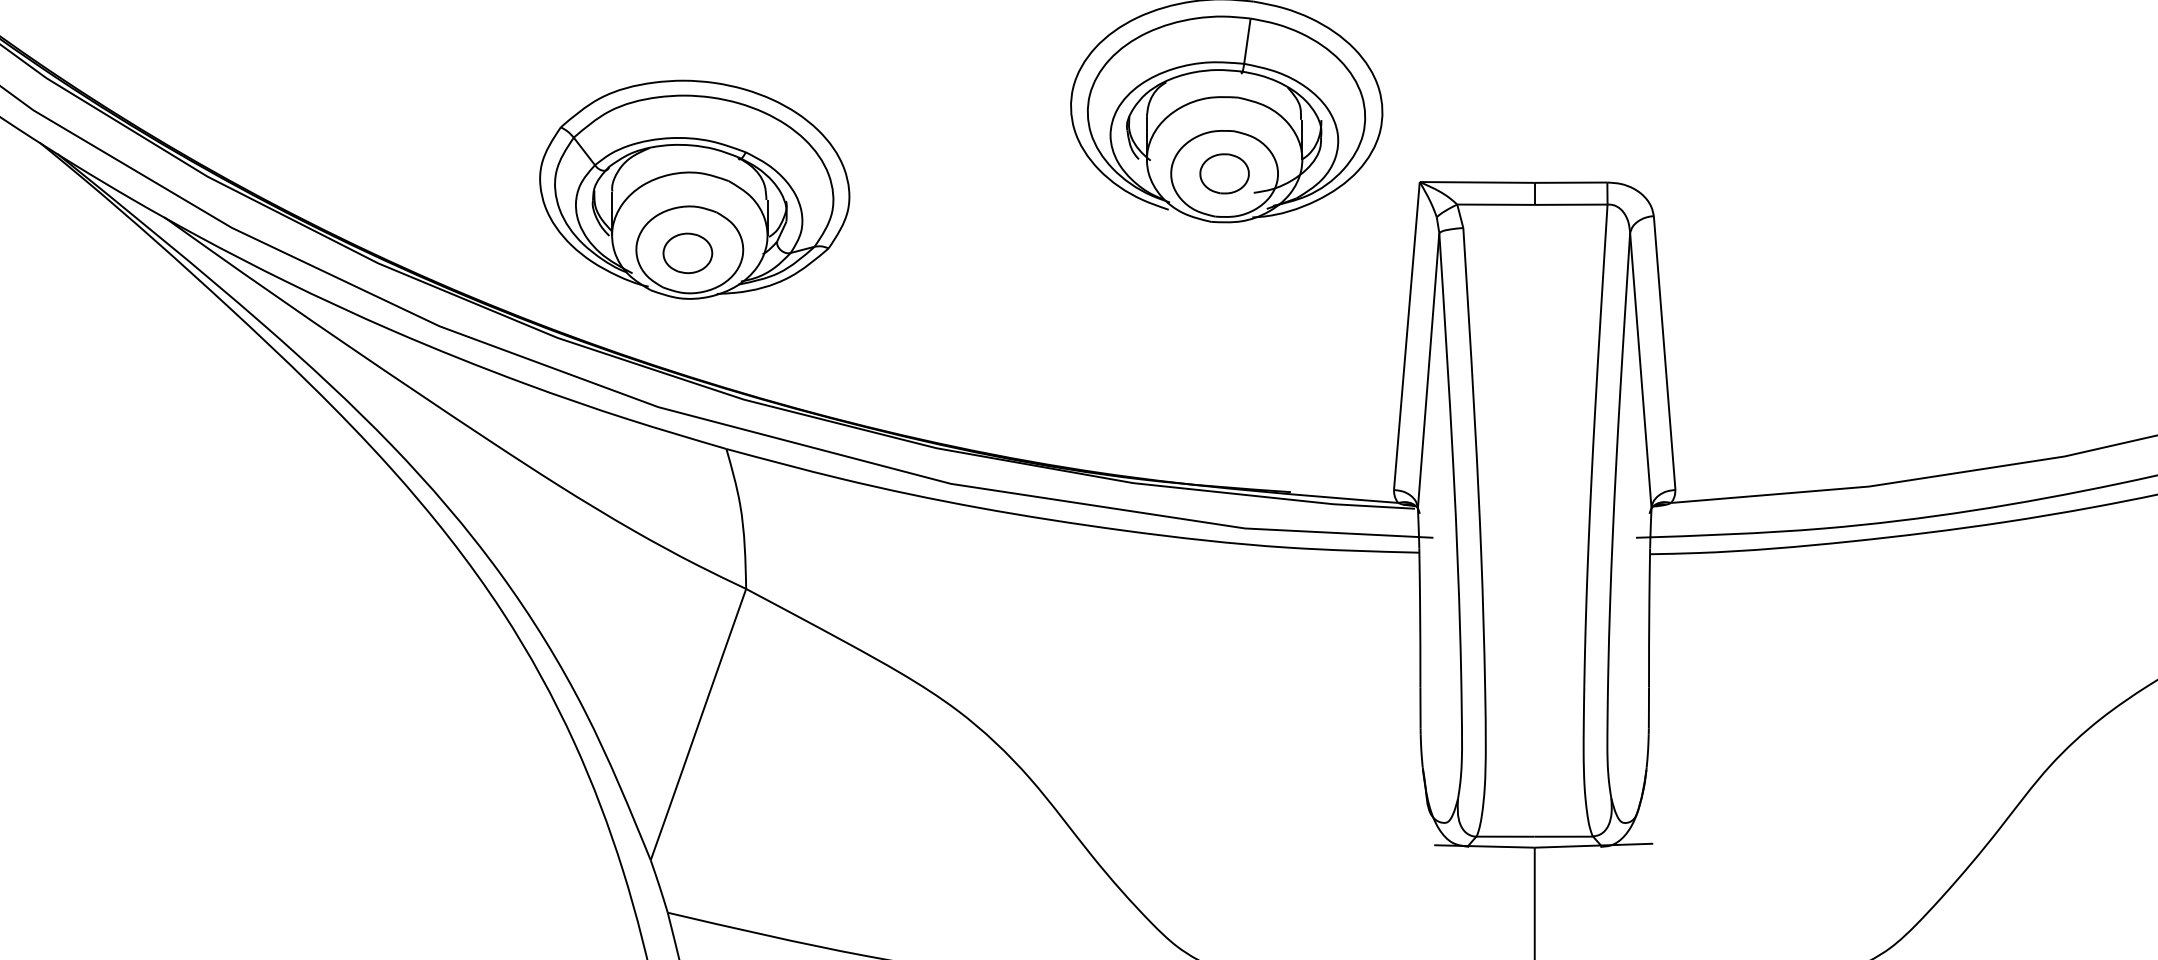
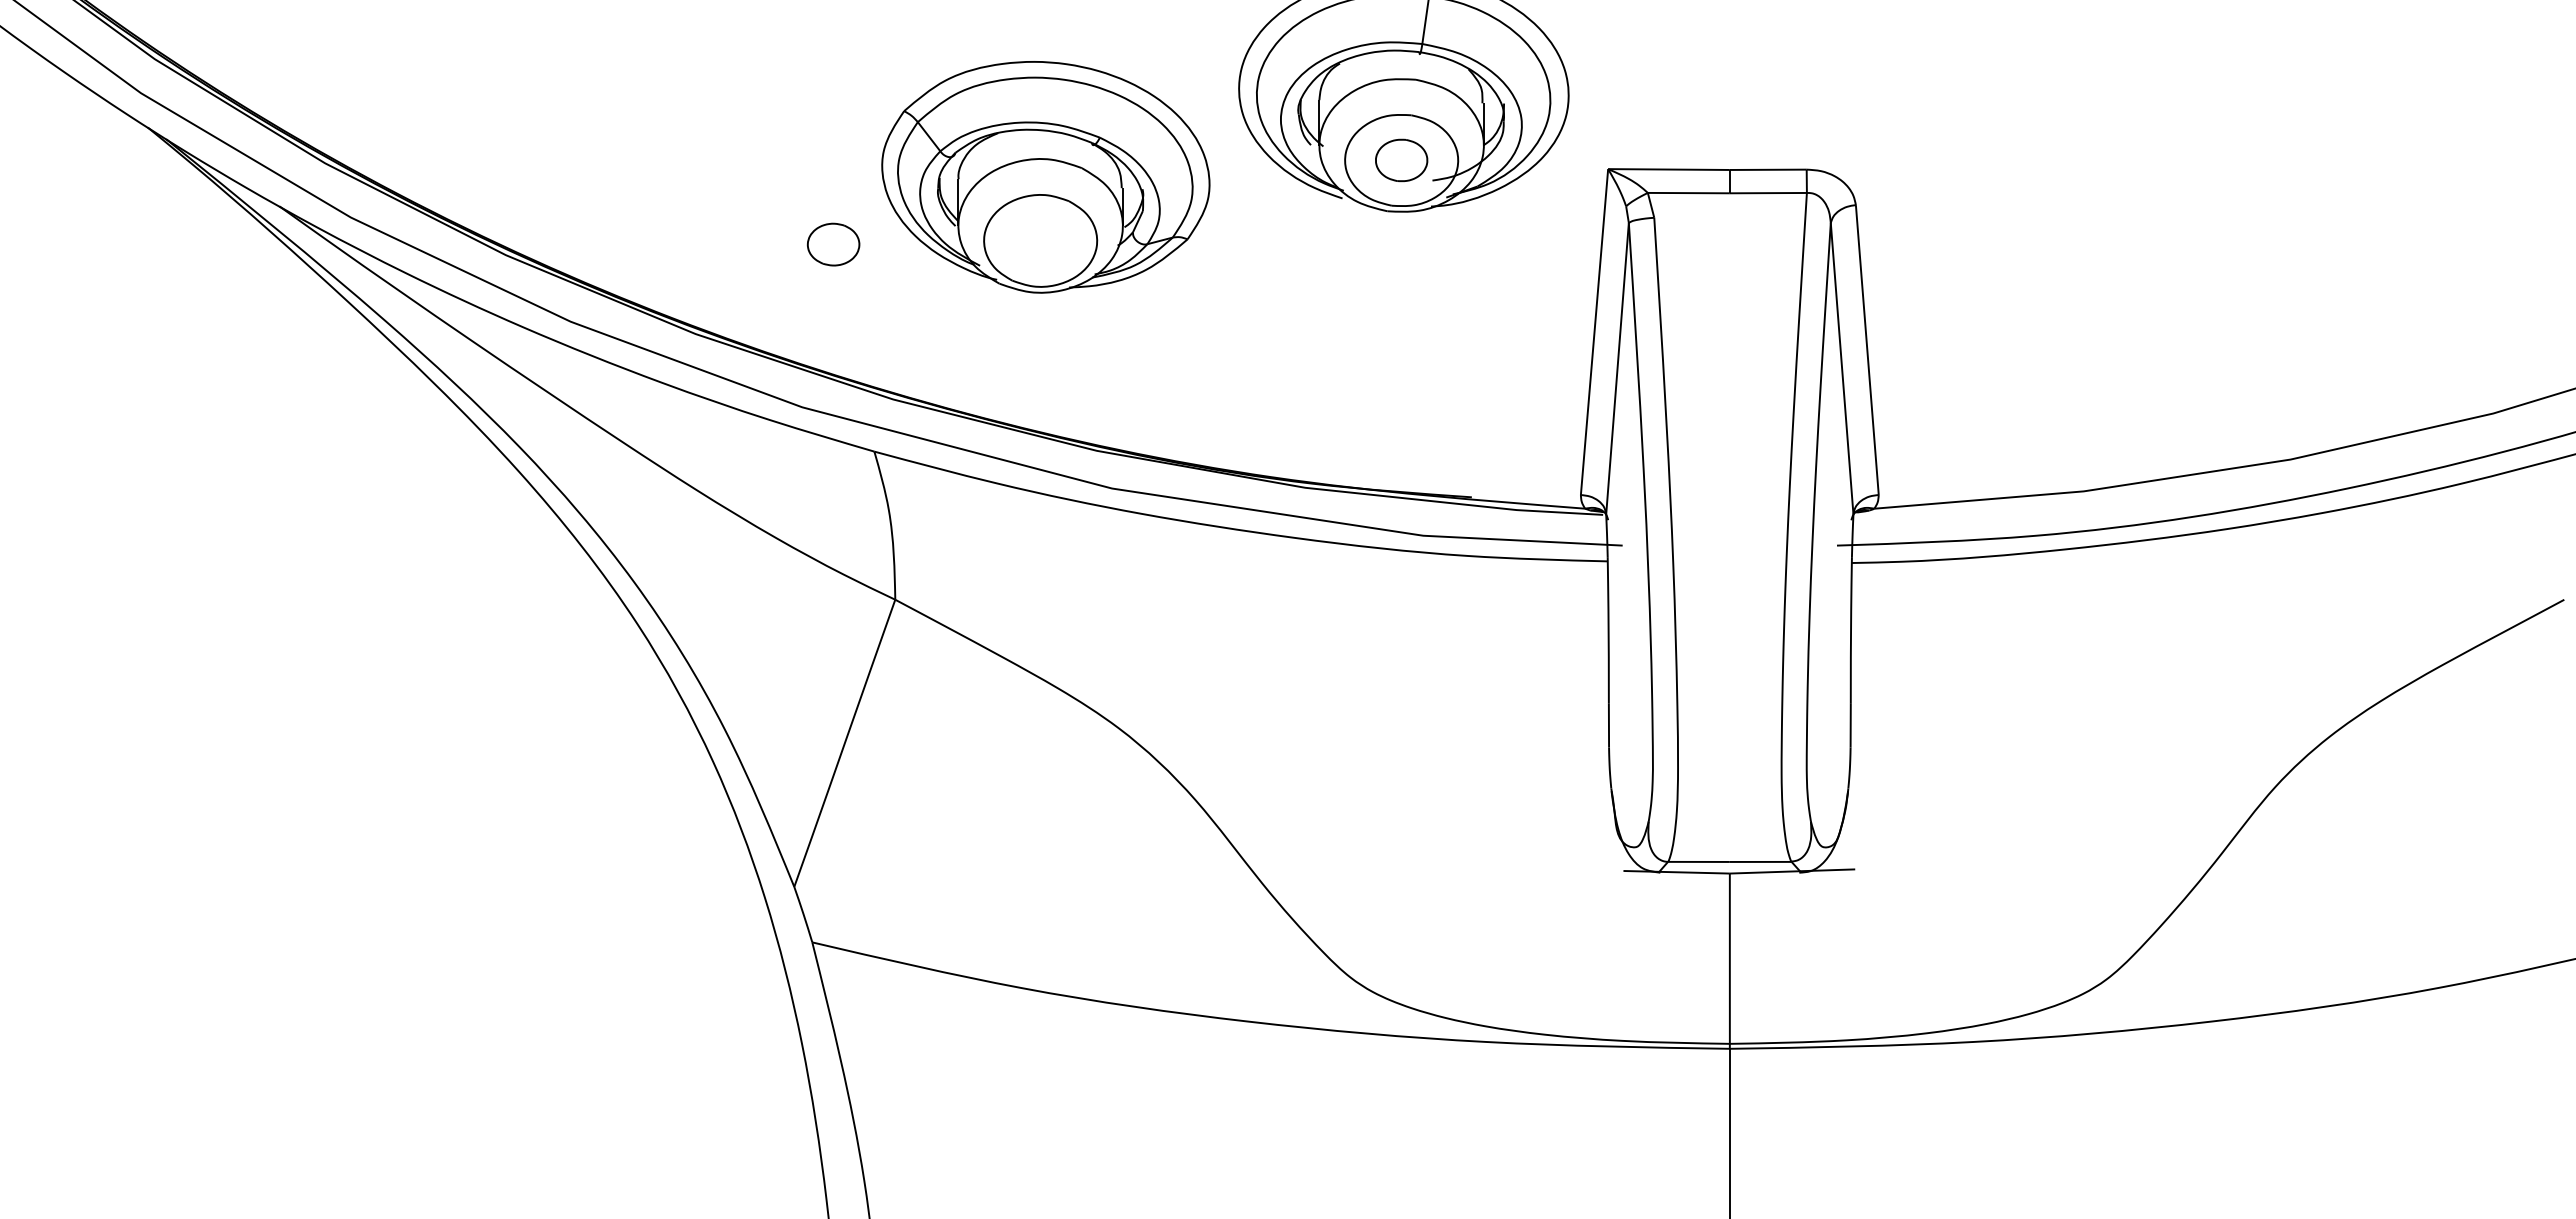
part: (694, 189) -> (1045, 177), moved

